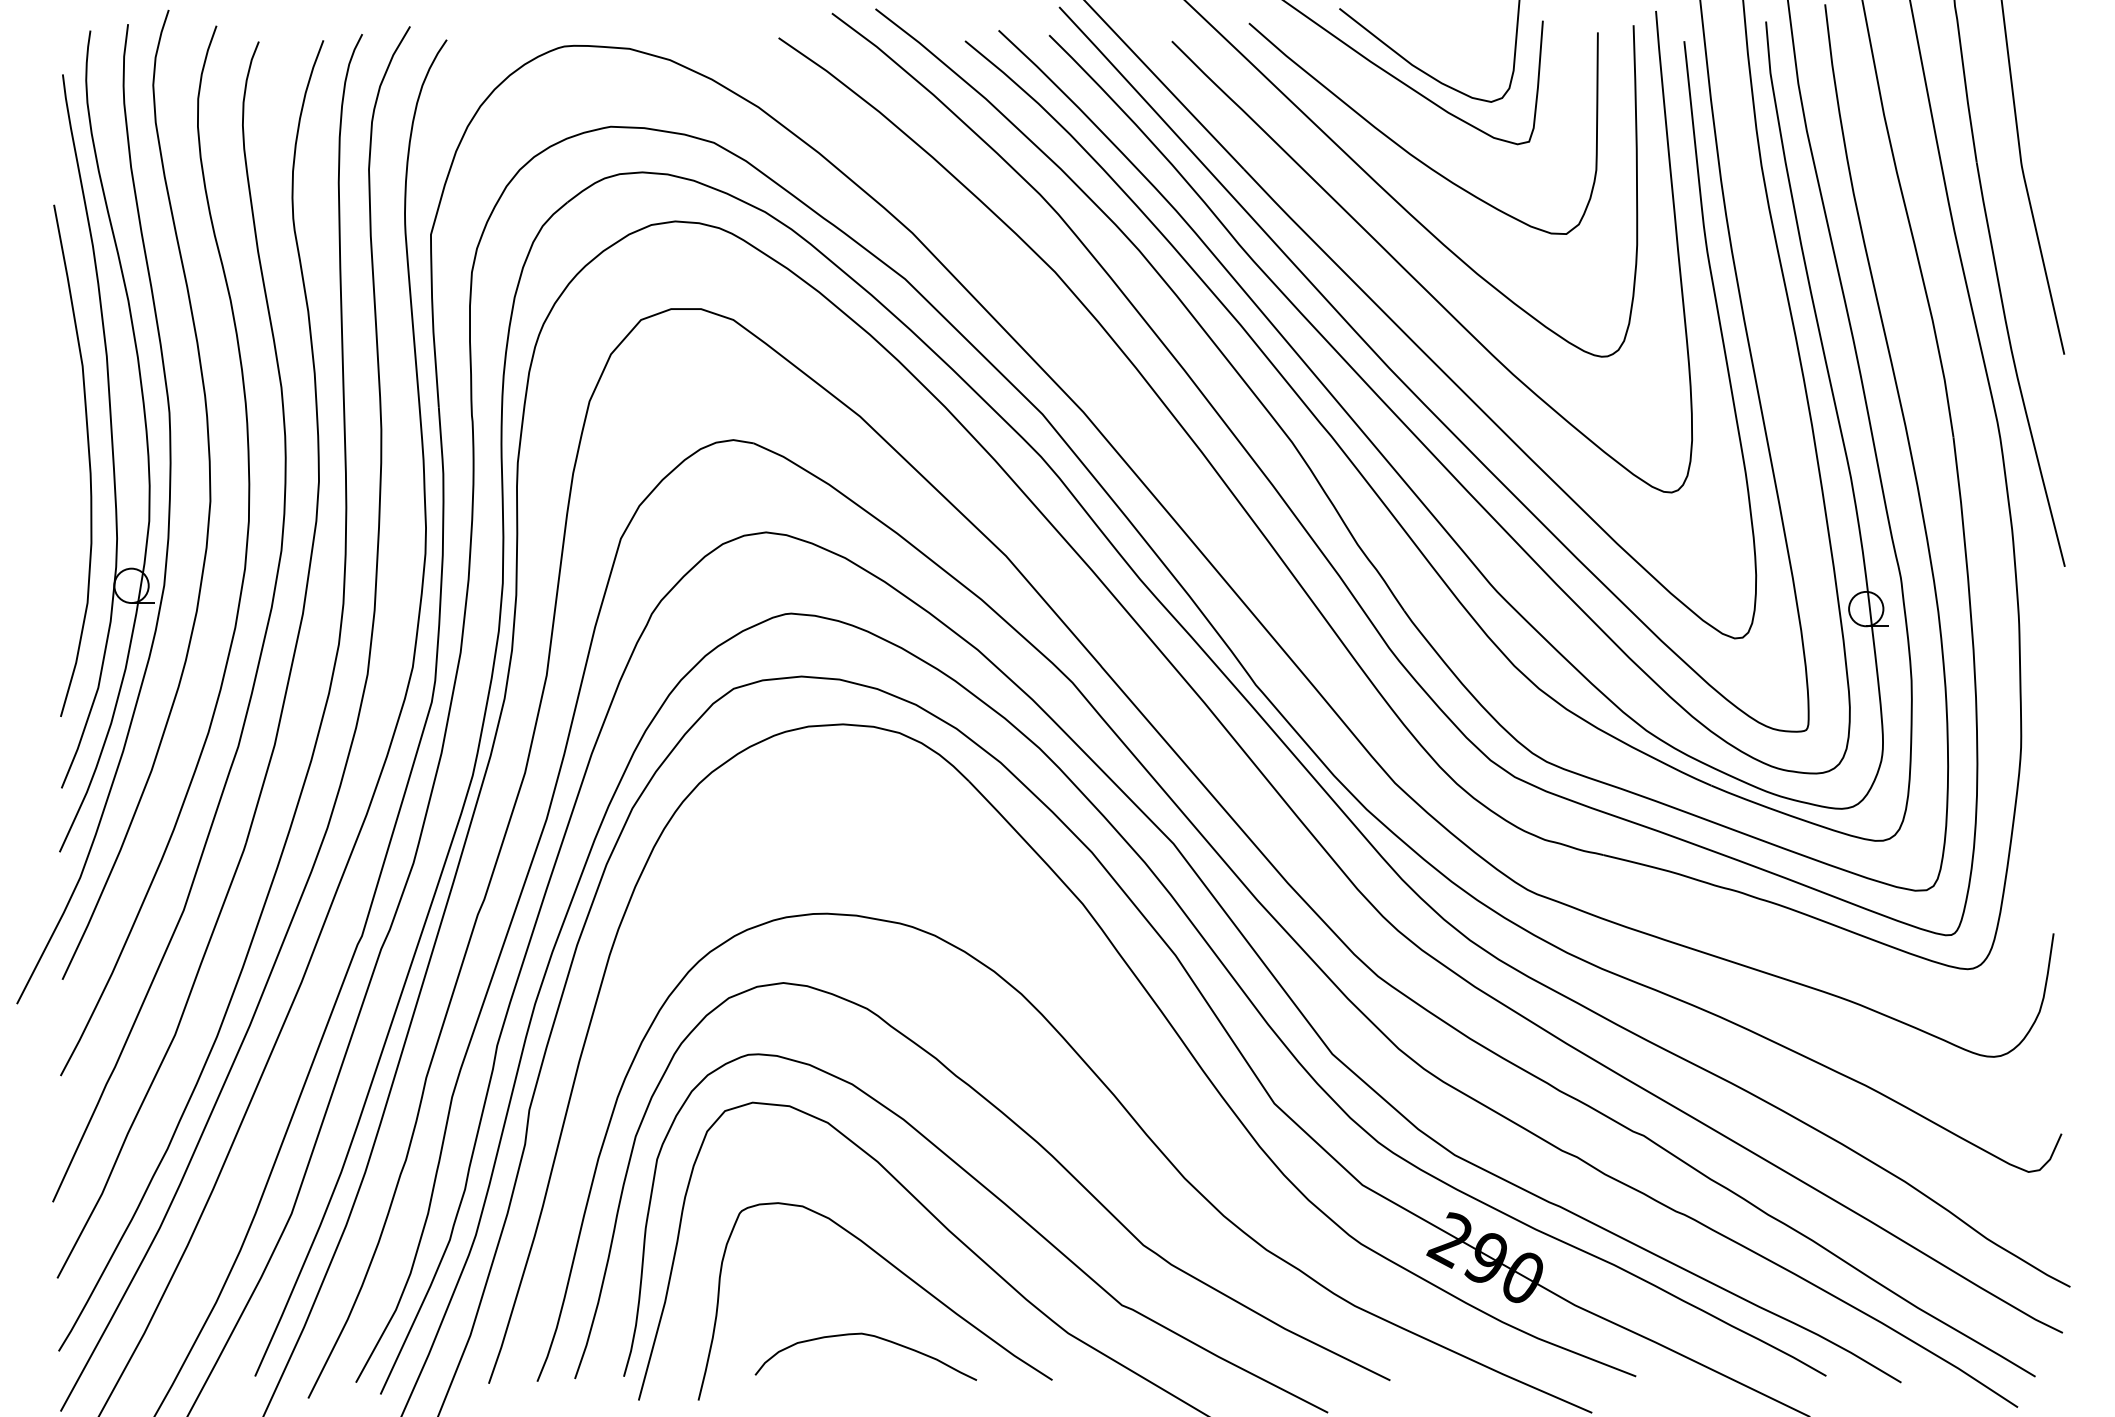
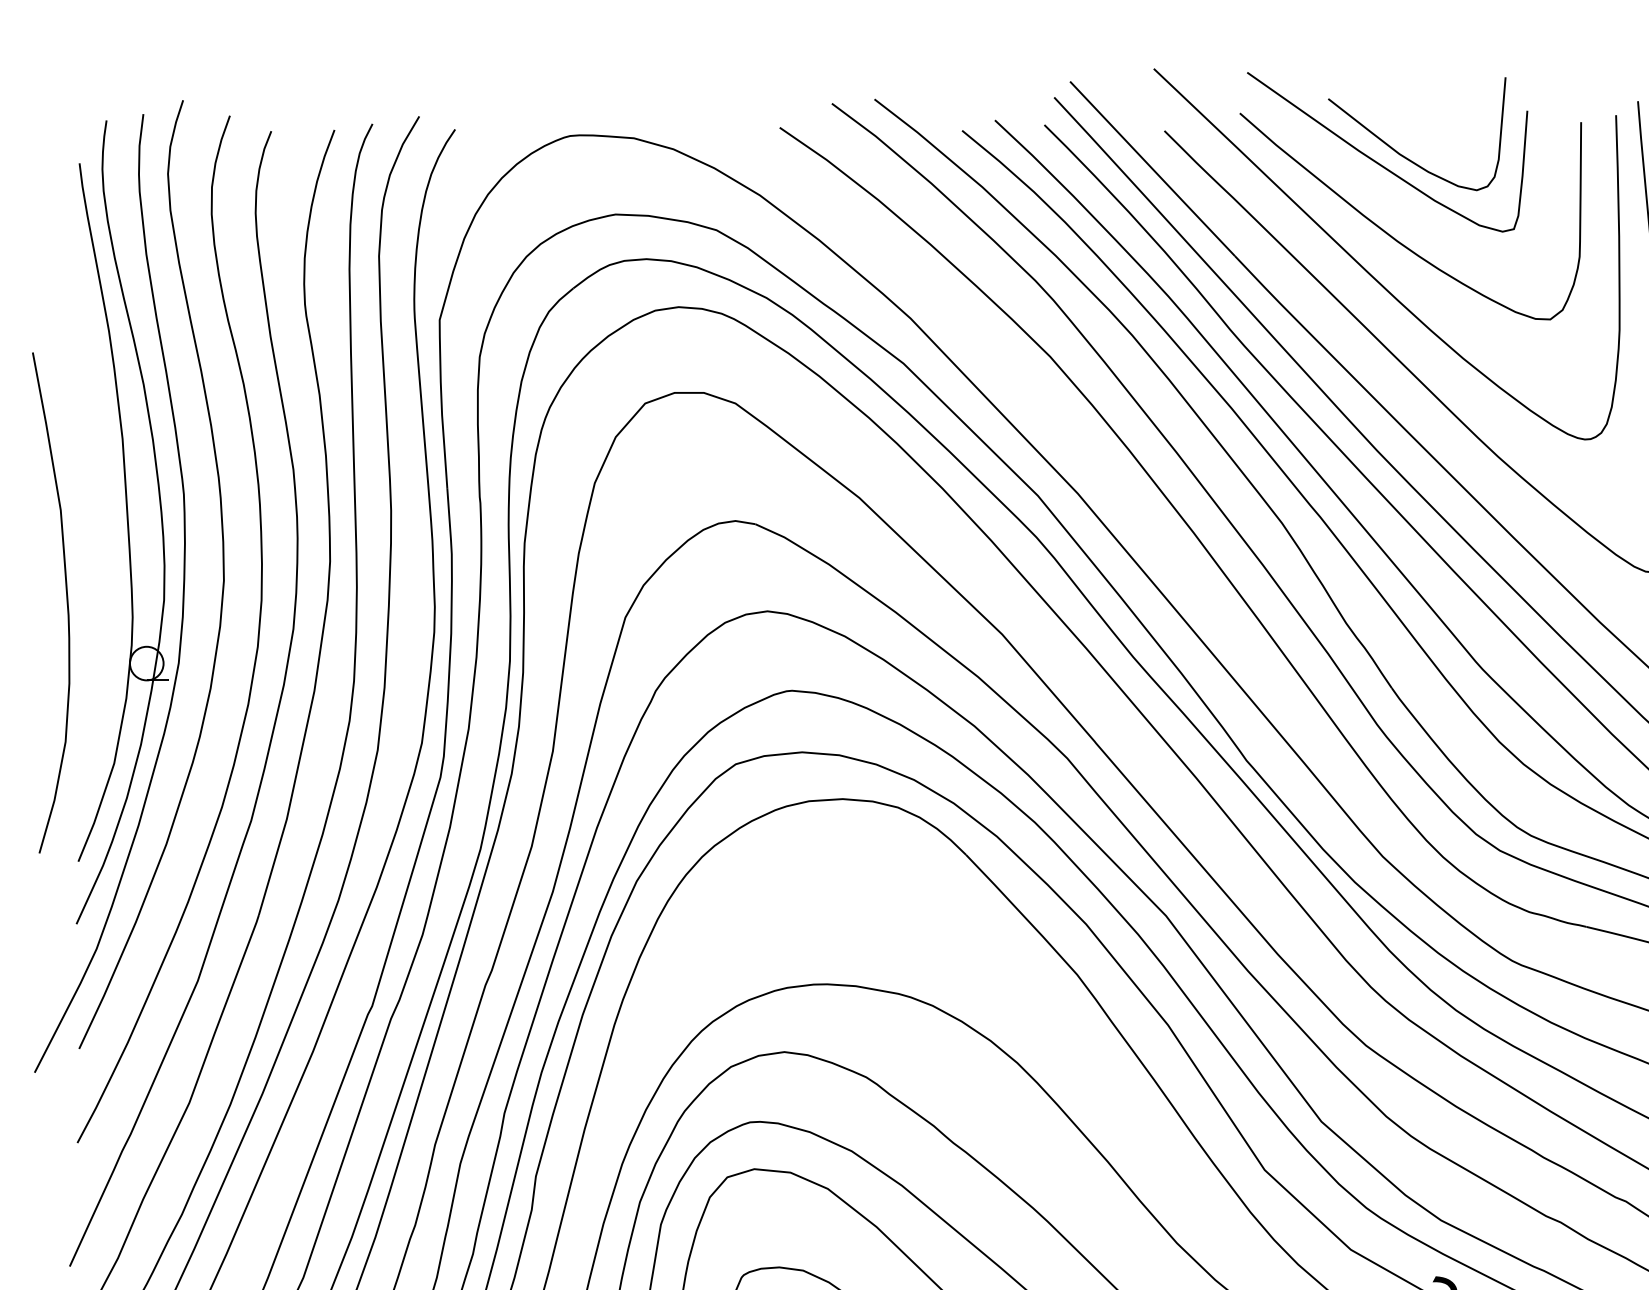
curve: (88, 460) -> (66, 602), moved

